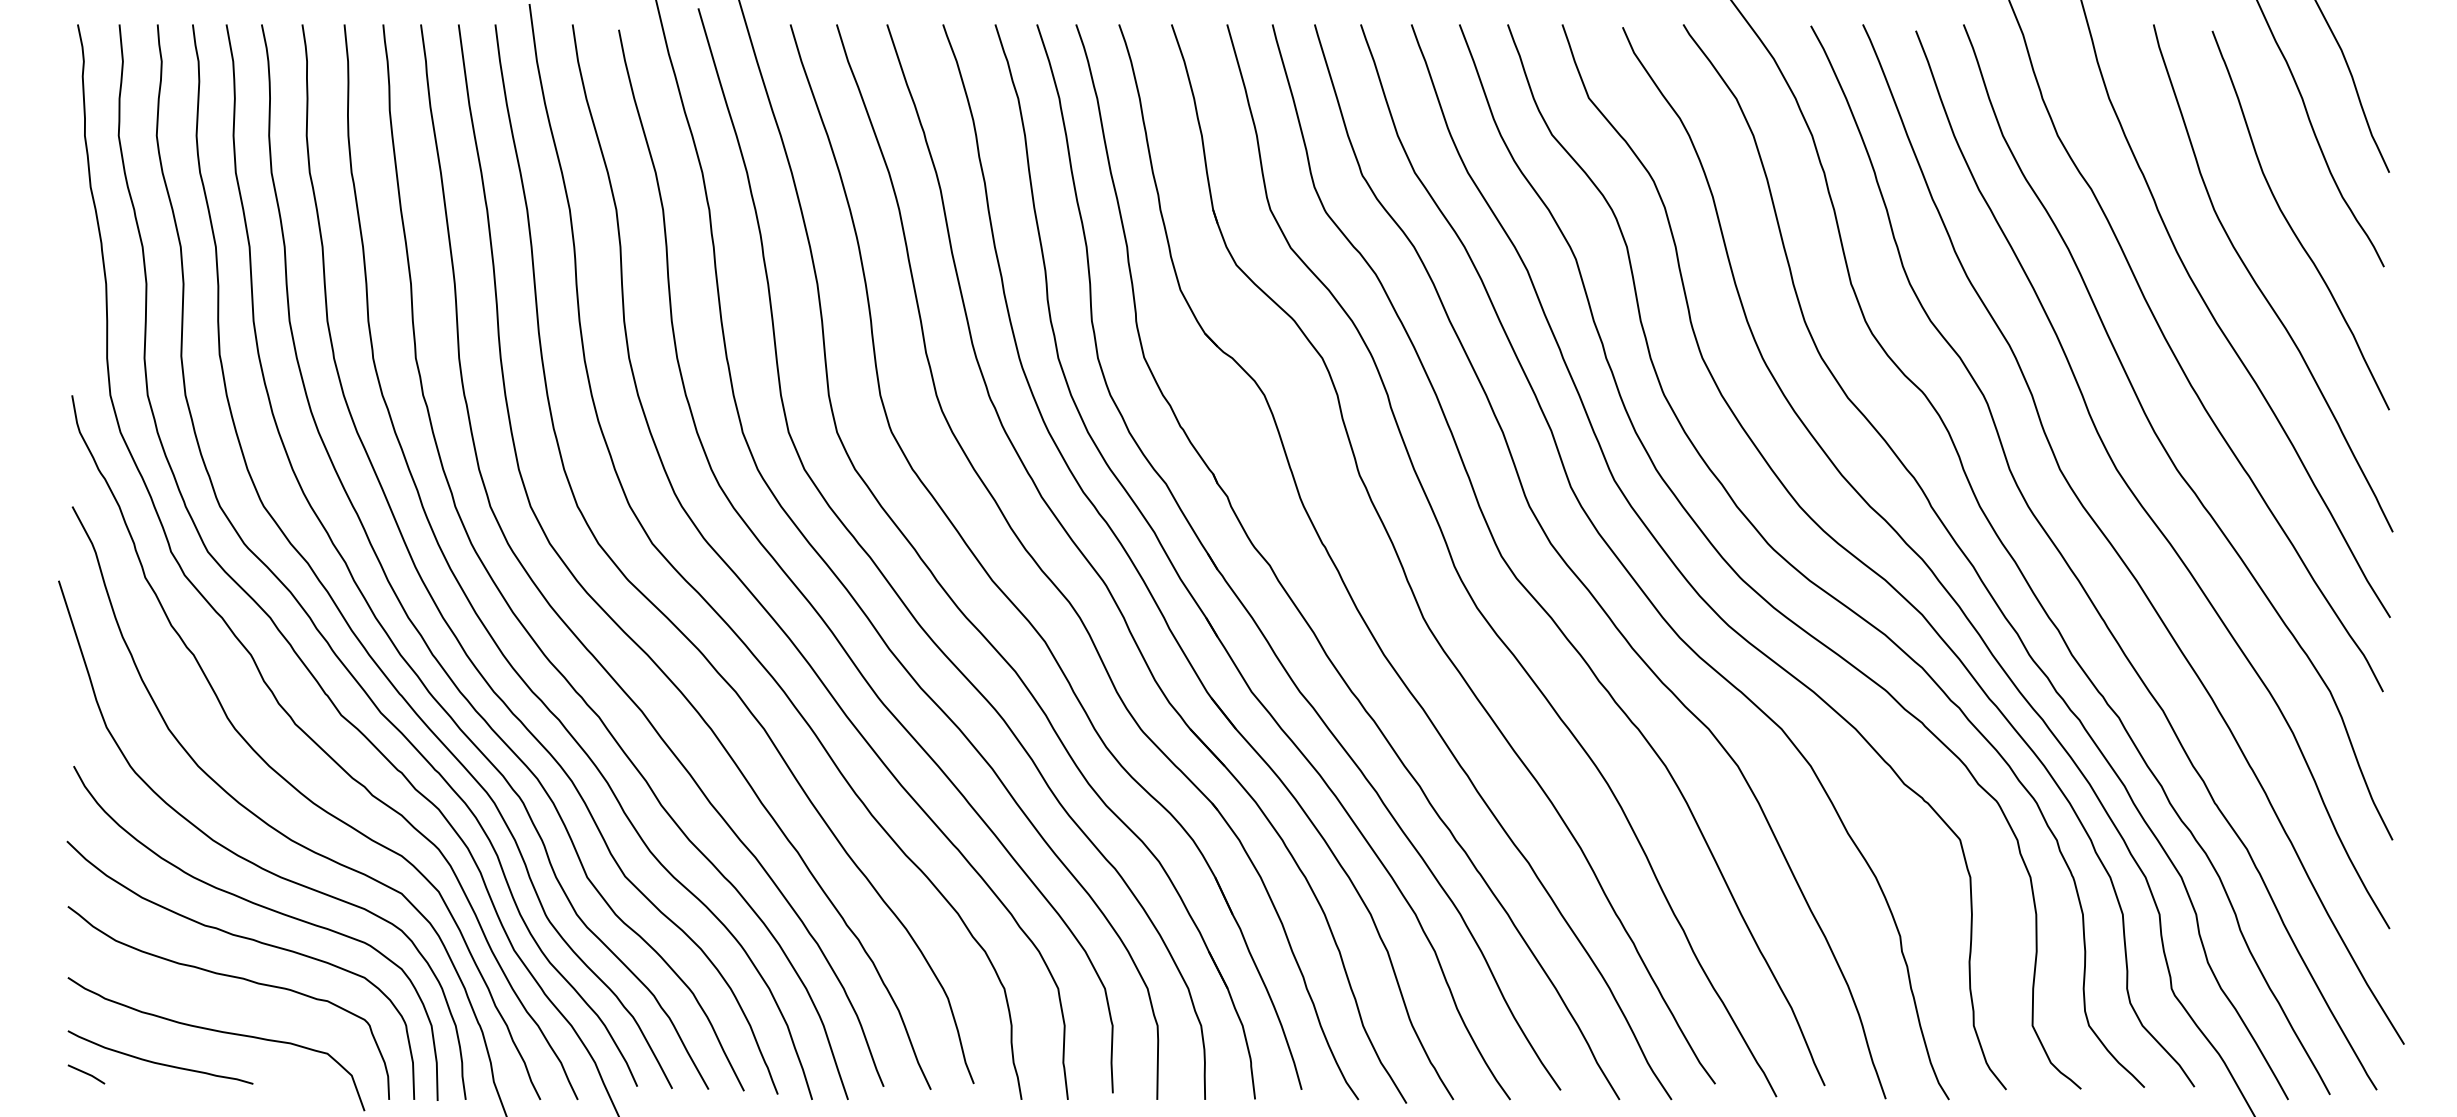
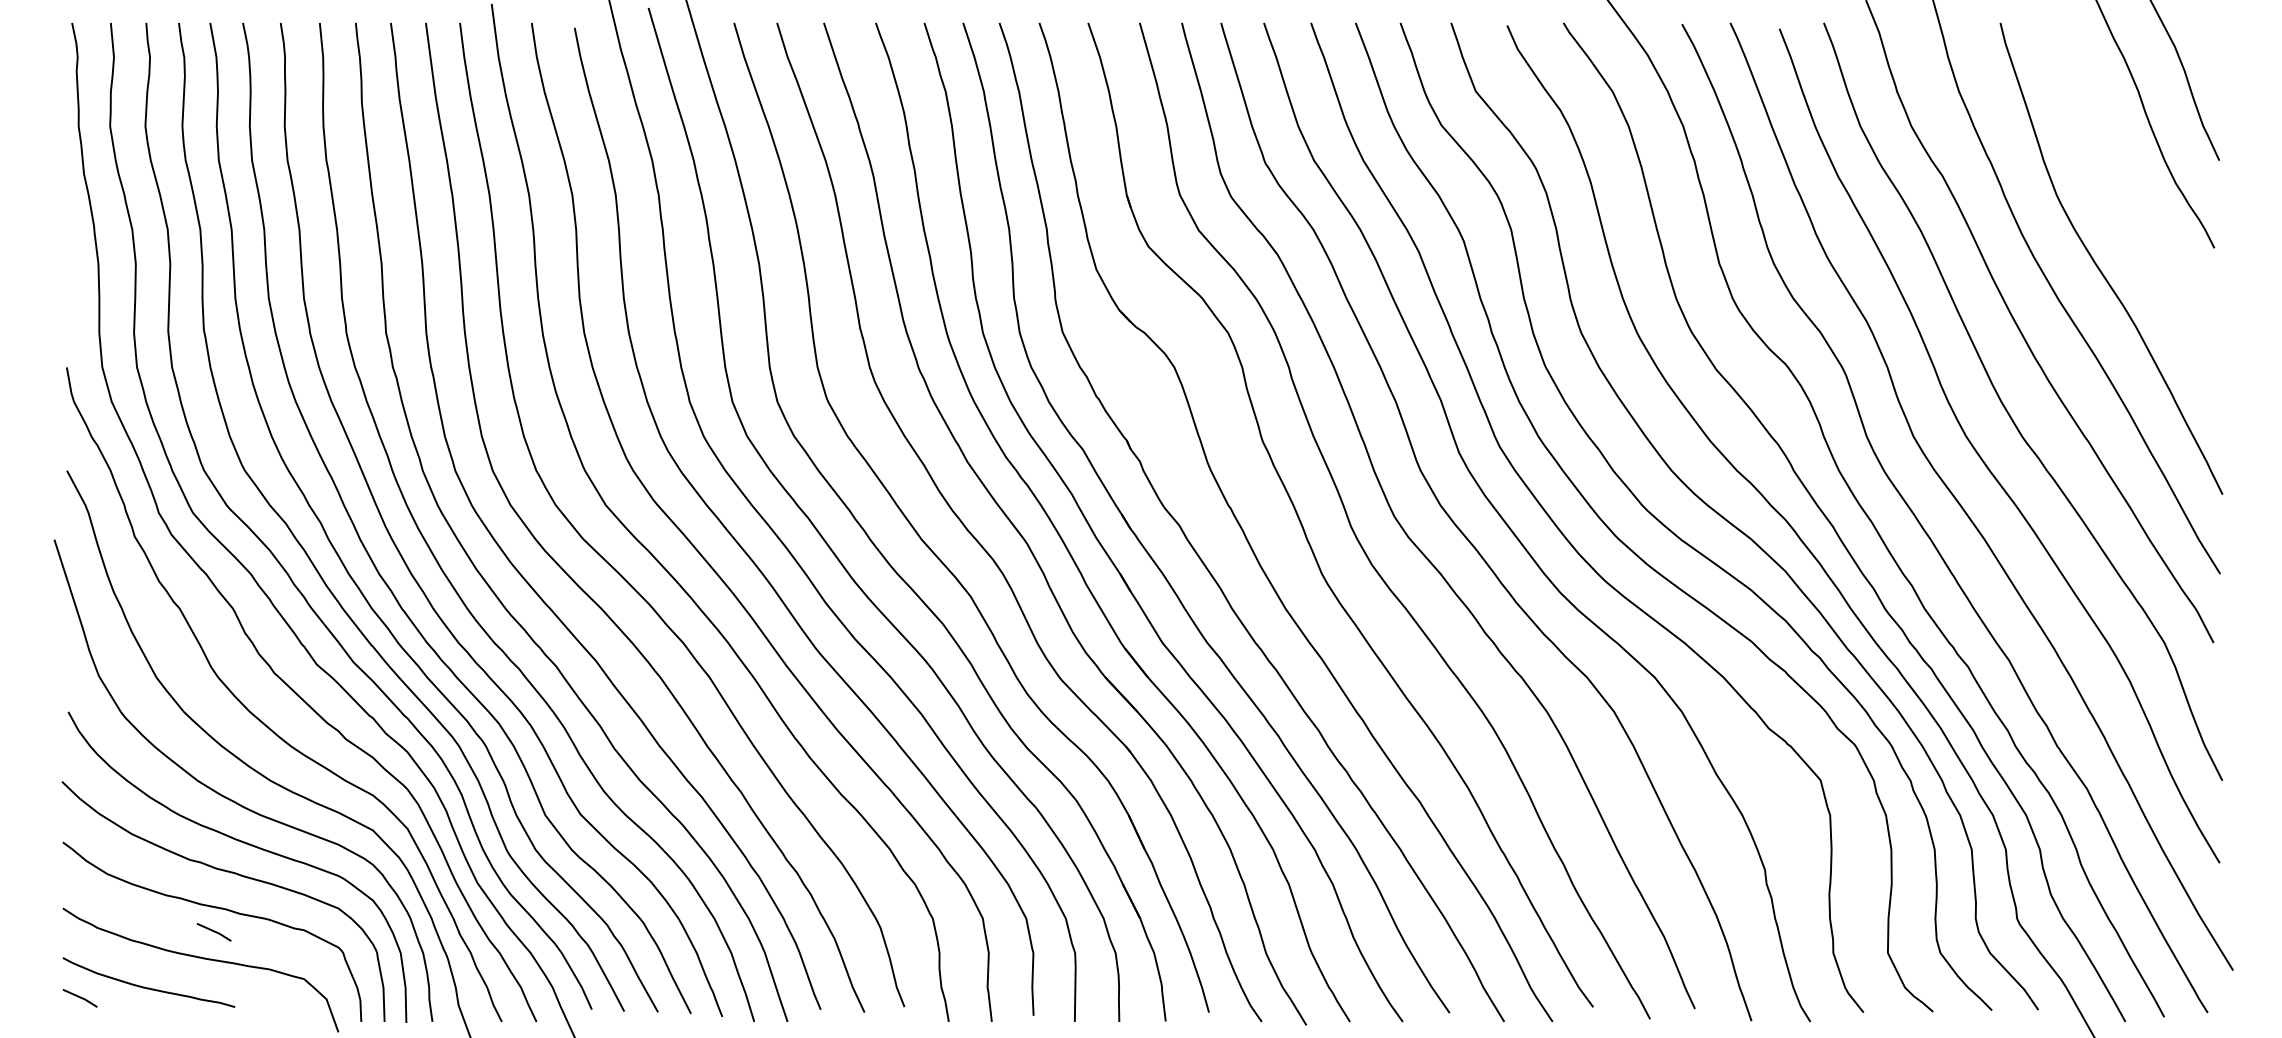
curve: (2290, 224) -> (2127, 208), removed
line: (230, 1002) -> (213, 931), added

